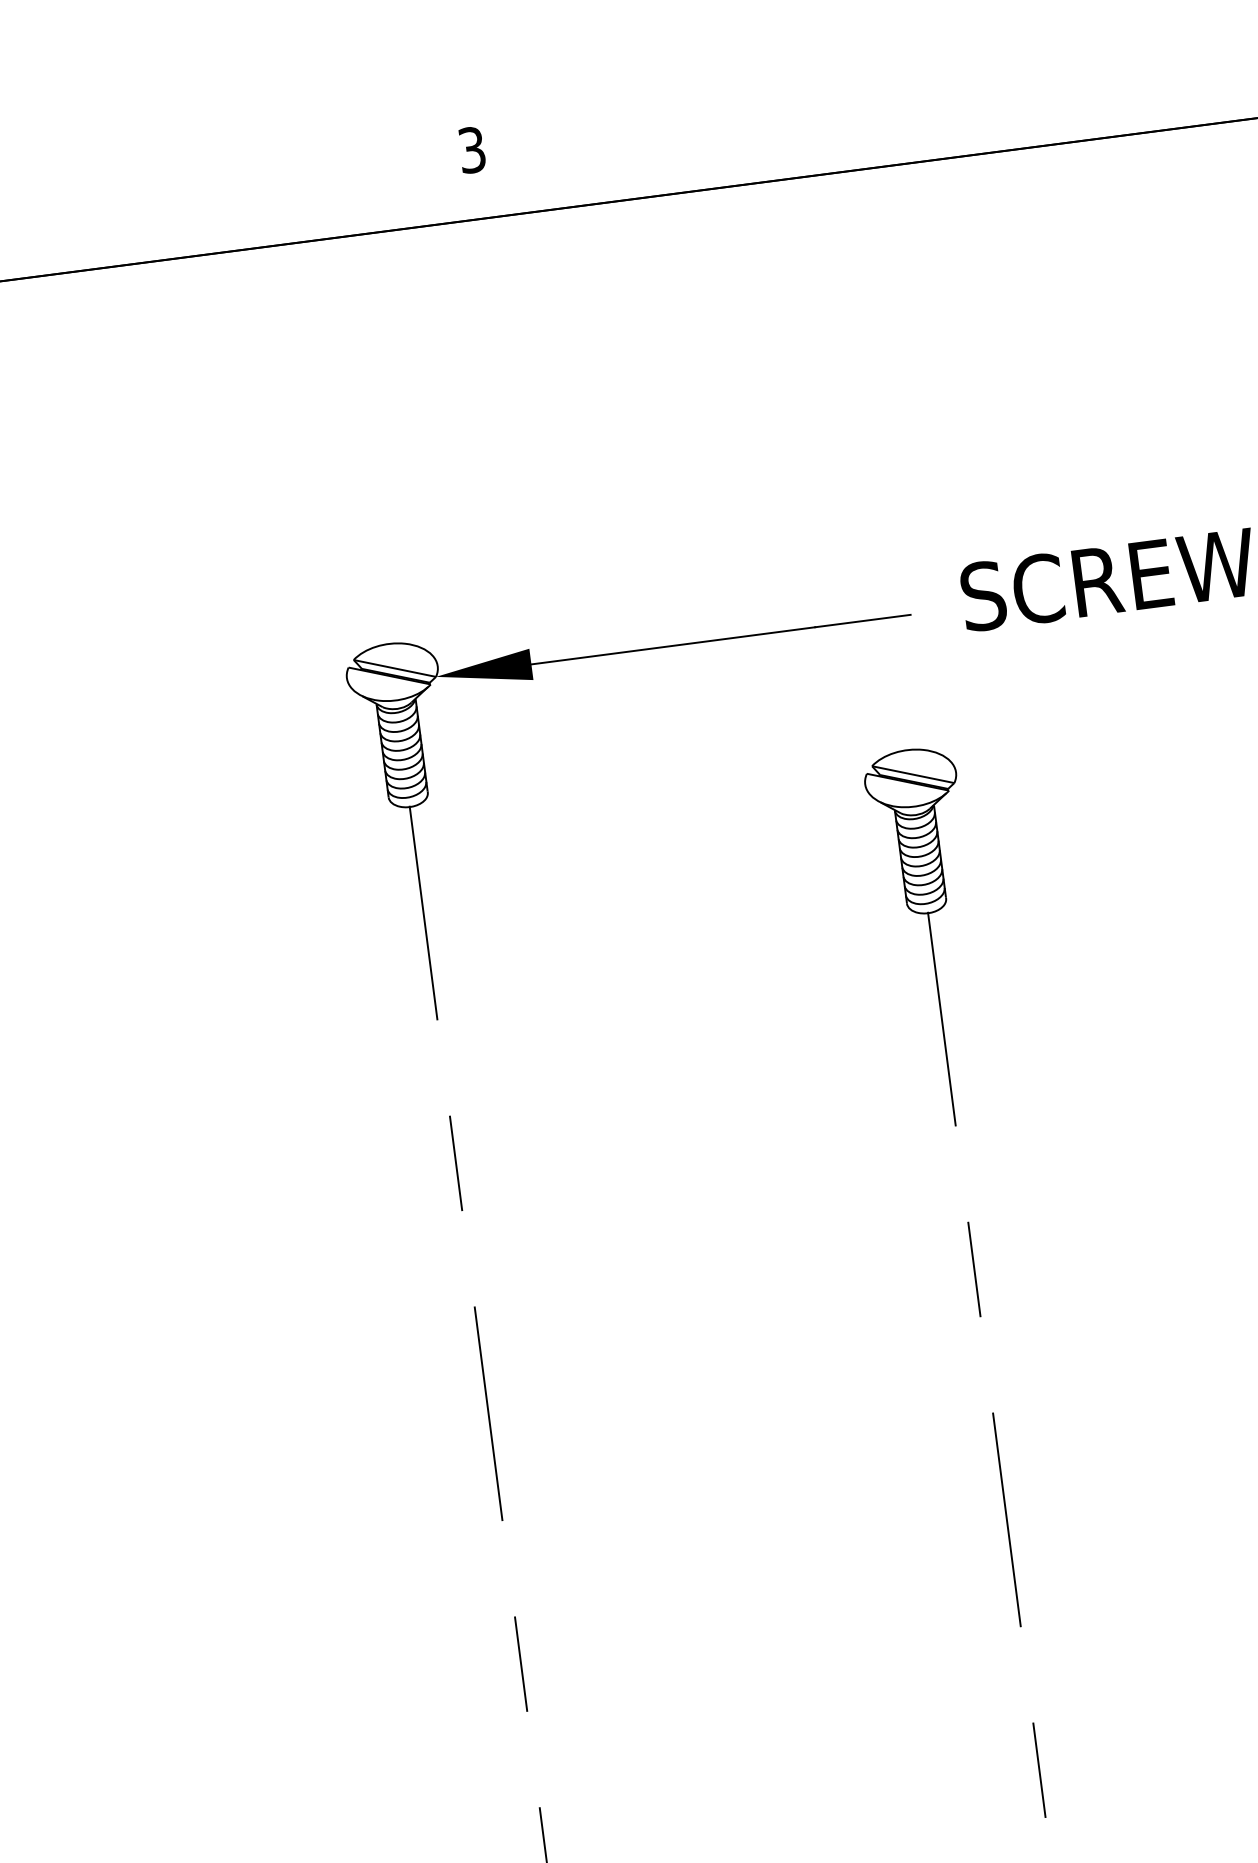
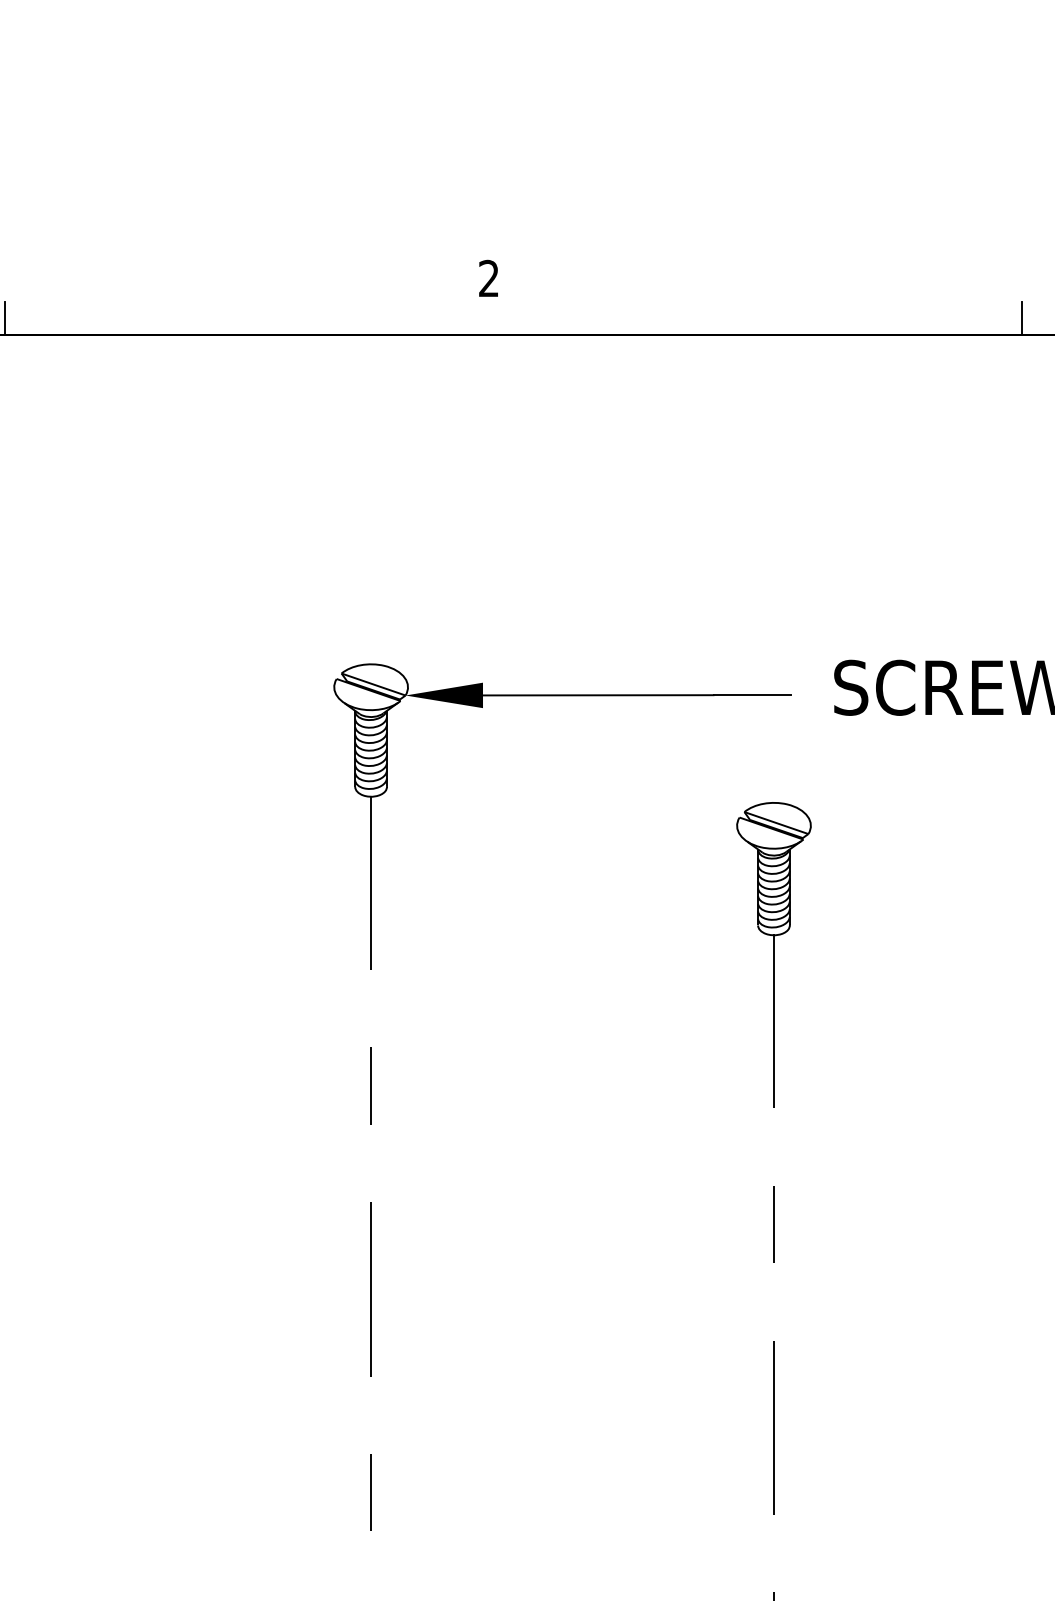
line: (1134, 112) -> (1021, 317), added
text: (471, 150) -> (488, 278), 3 -> 2

